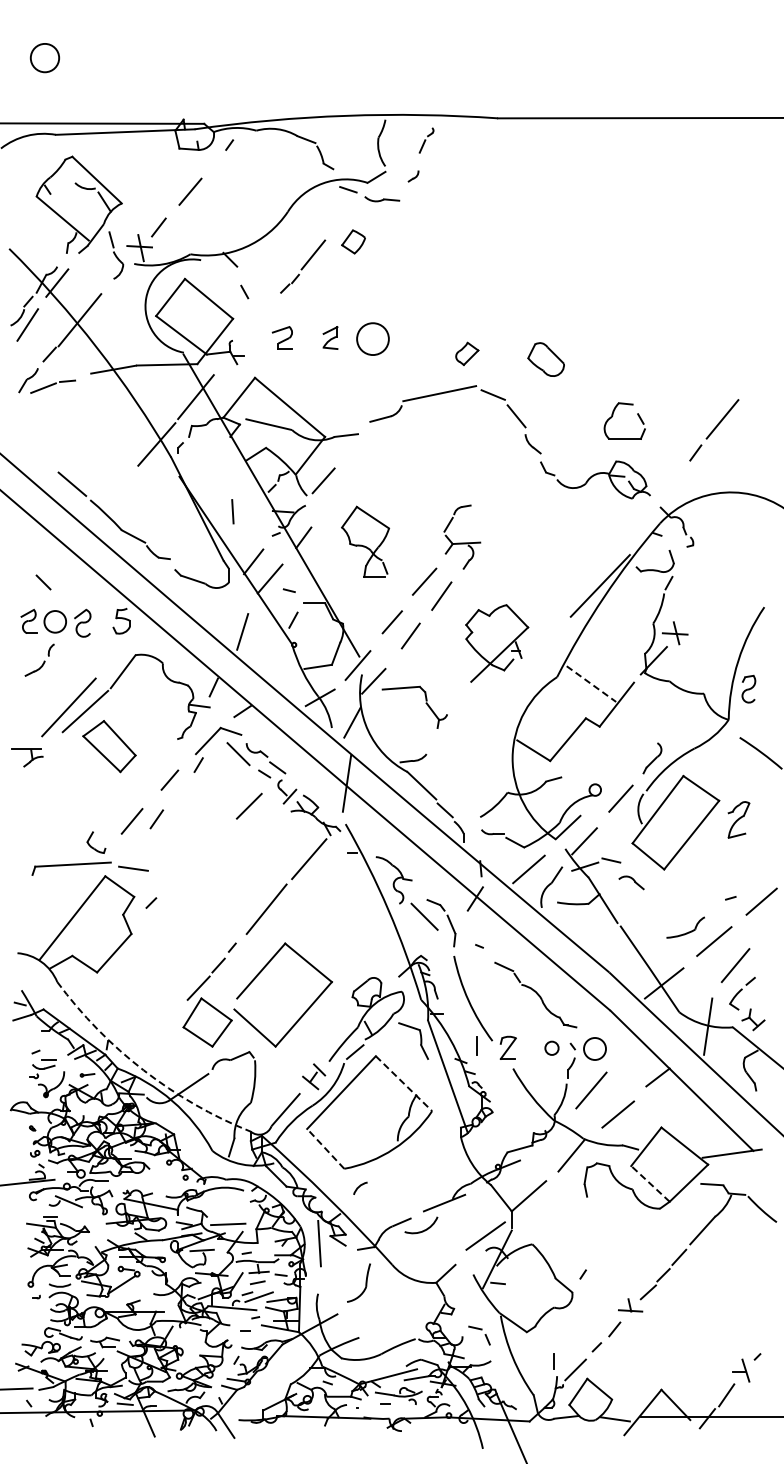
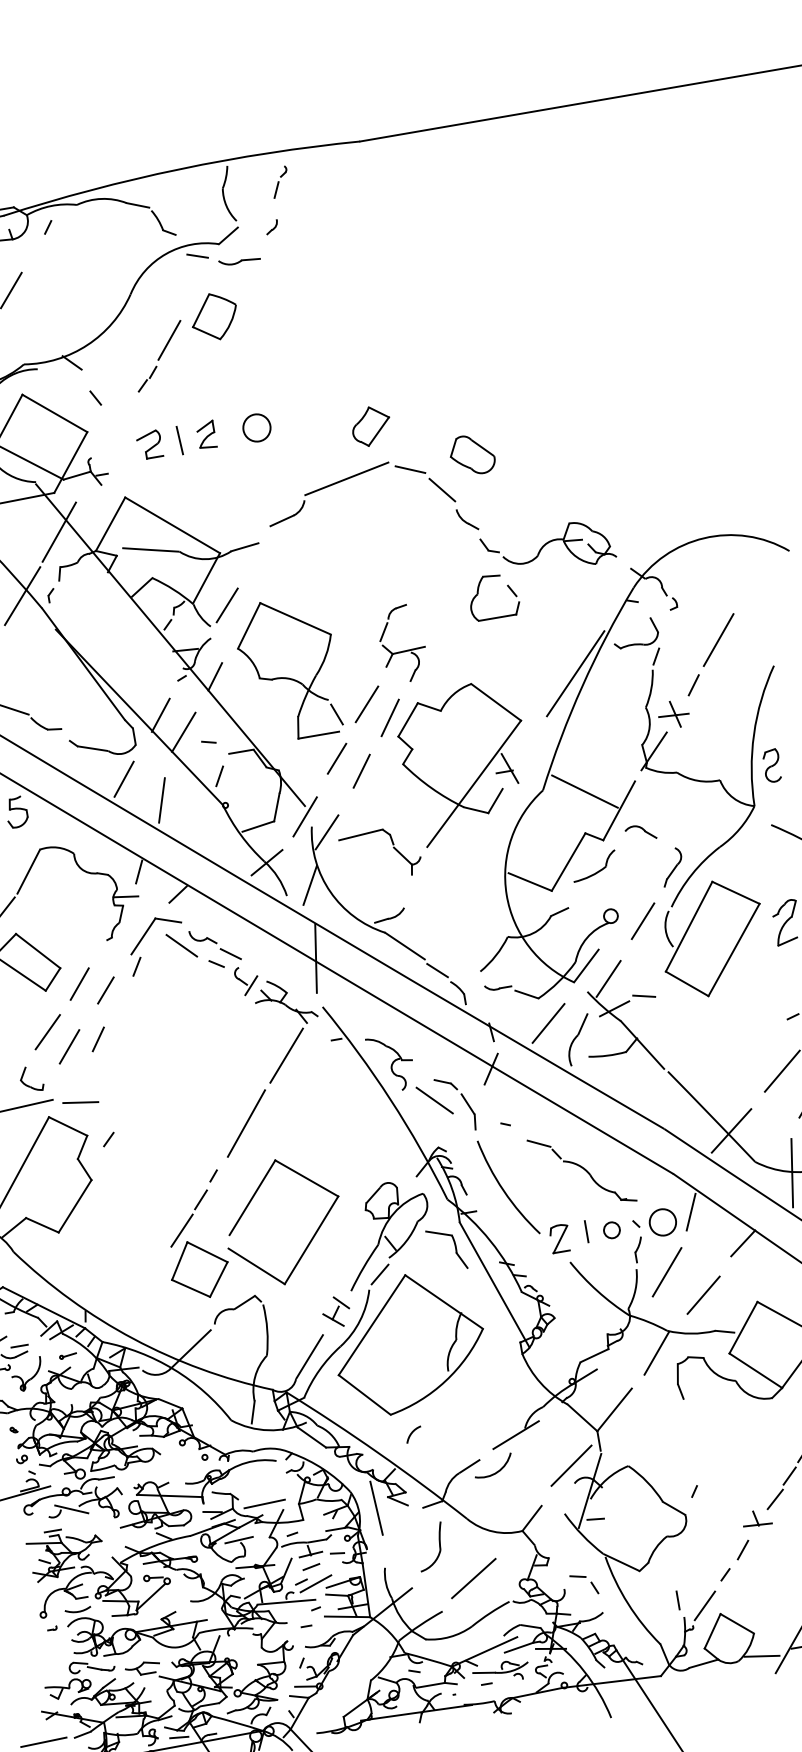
part: (353, 241) -> (214, 316), size x1.67
circle: (372, 339) -> (256, 428), size x0.71
part: (467, 353) -> (371, 425), size x1.43
part: (545, 359) -> (471, 454), moved
part: (613, 415) -> (479, 592), moved
part: (714, 430) -> (711, 654), moved
line: (232, 511) -> (179, 440), moved
part: (365, 541) -> (288, 668), size x1.67
line: (214, 609) -> (124, 779), added
part: (496, 643) -> (464, 762), size x1.67
line: (591, 684) -> (585, 792), dashed -> solid
line: (148, 770) -> (78, 983), added
line: (248, 805) -> (46, 1031), moved
part: (631, 882) -> (640, 832), moved
part: (685, 927) -> (594, 866), moved
line: (619, 1044) -> (691, 1212), added
line: (476, 1045) -> (585, 1231), moved
arc: (143, 1070) -> (133, 1339), dashed -> solid
line: (404, 1084) -> (444, 1302), dashed -> solid
line: (325, 1148) -> (364, 1394), dashed -> solid
line: (650, 1183) -> (755, 1370), dashed -> solid
line: (389, 1314) -> (473, 1577), added

